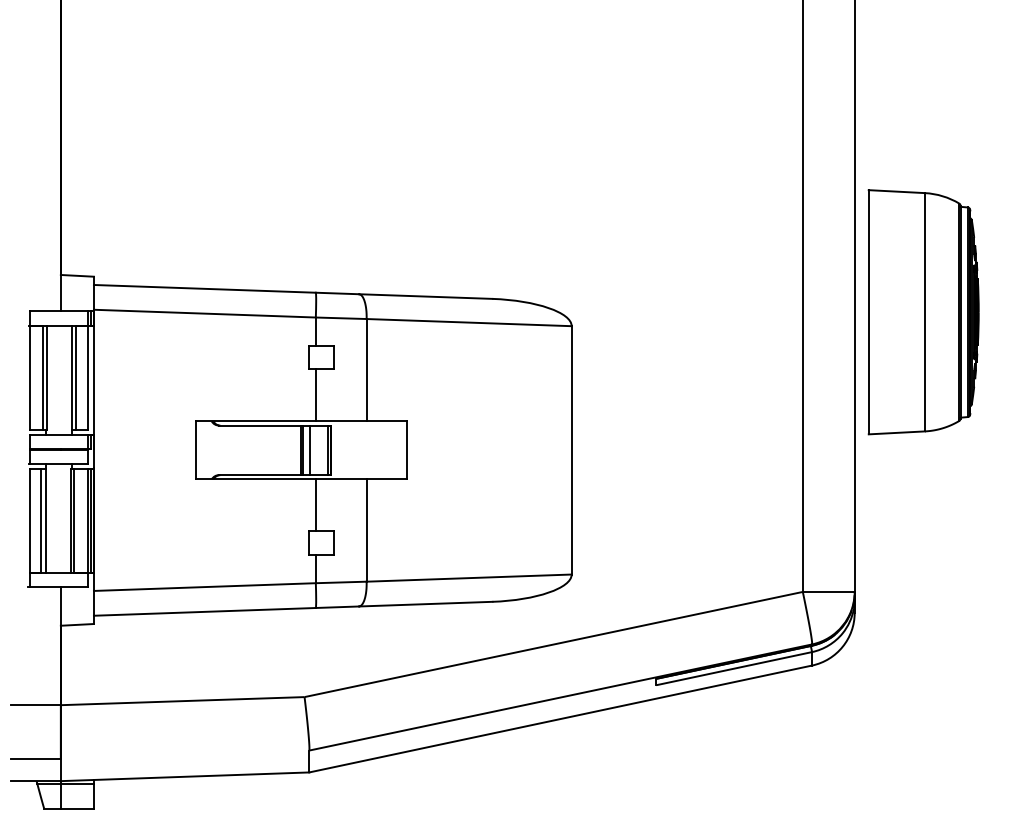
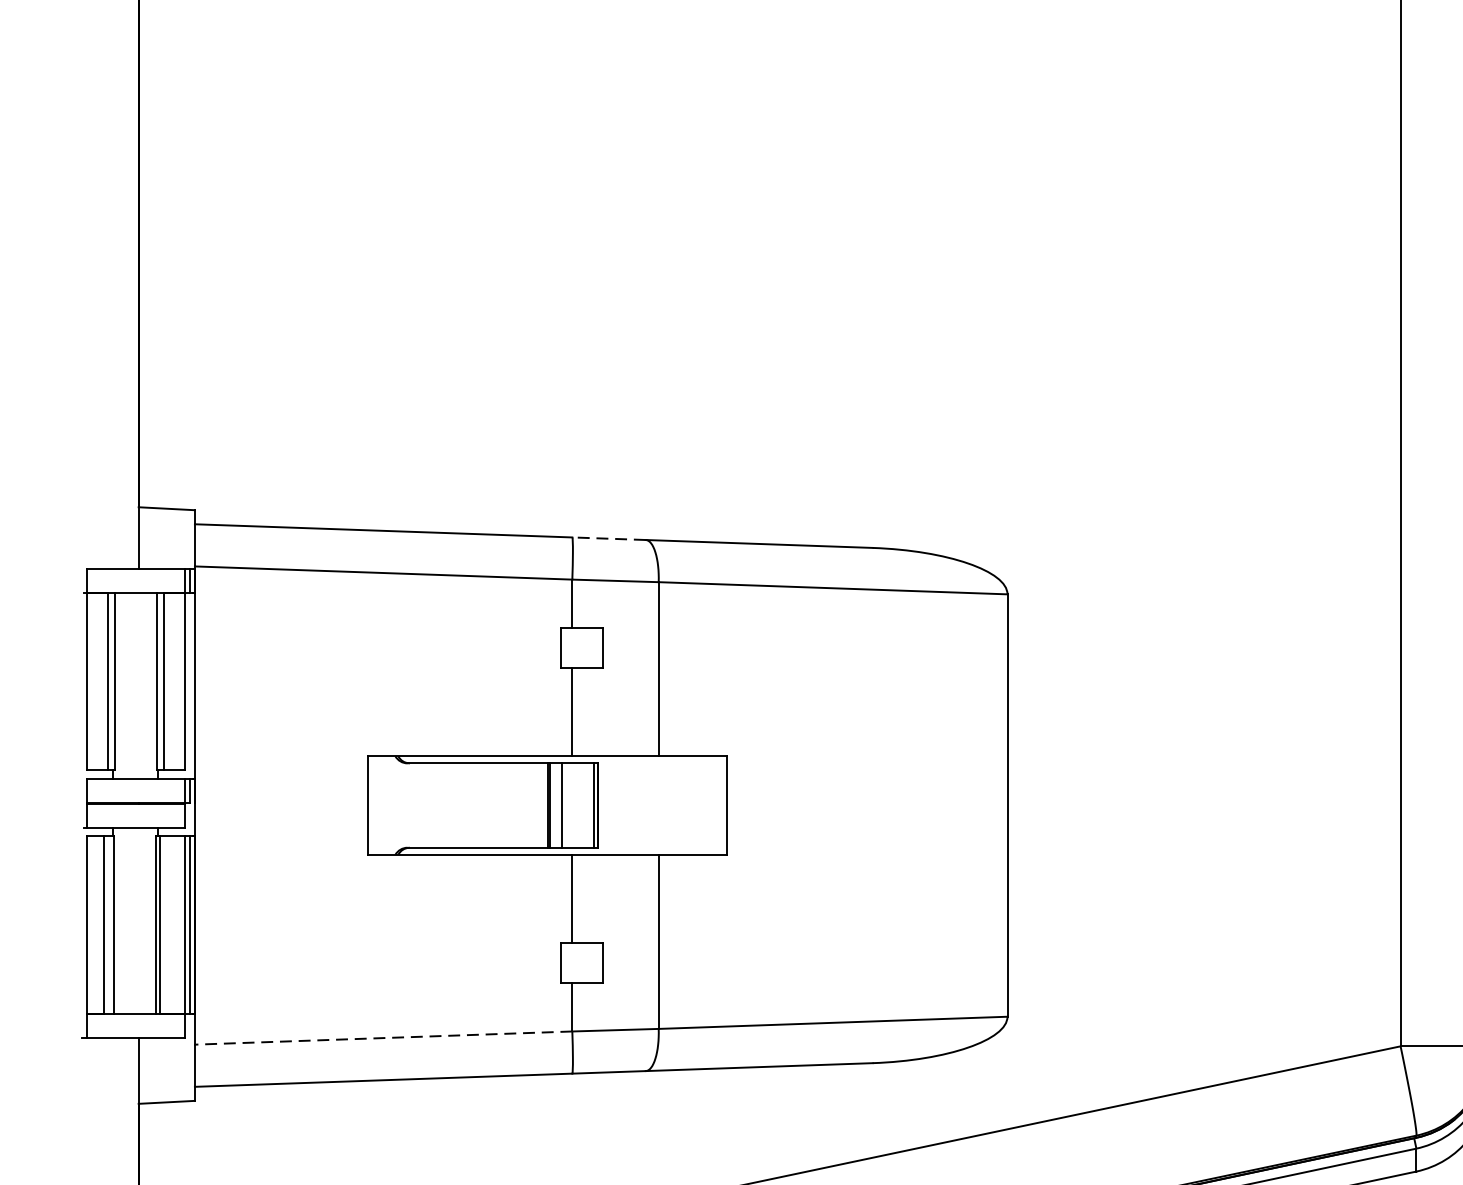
line: (337, 293) -> (609, 538), solid -> dashed
line: (204, 587) -> (382, 1038), solid -> dashed

